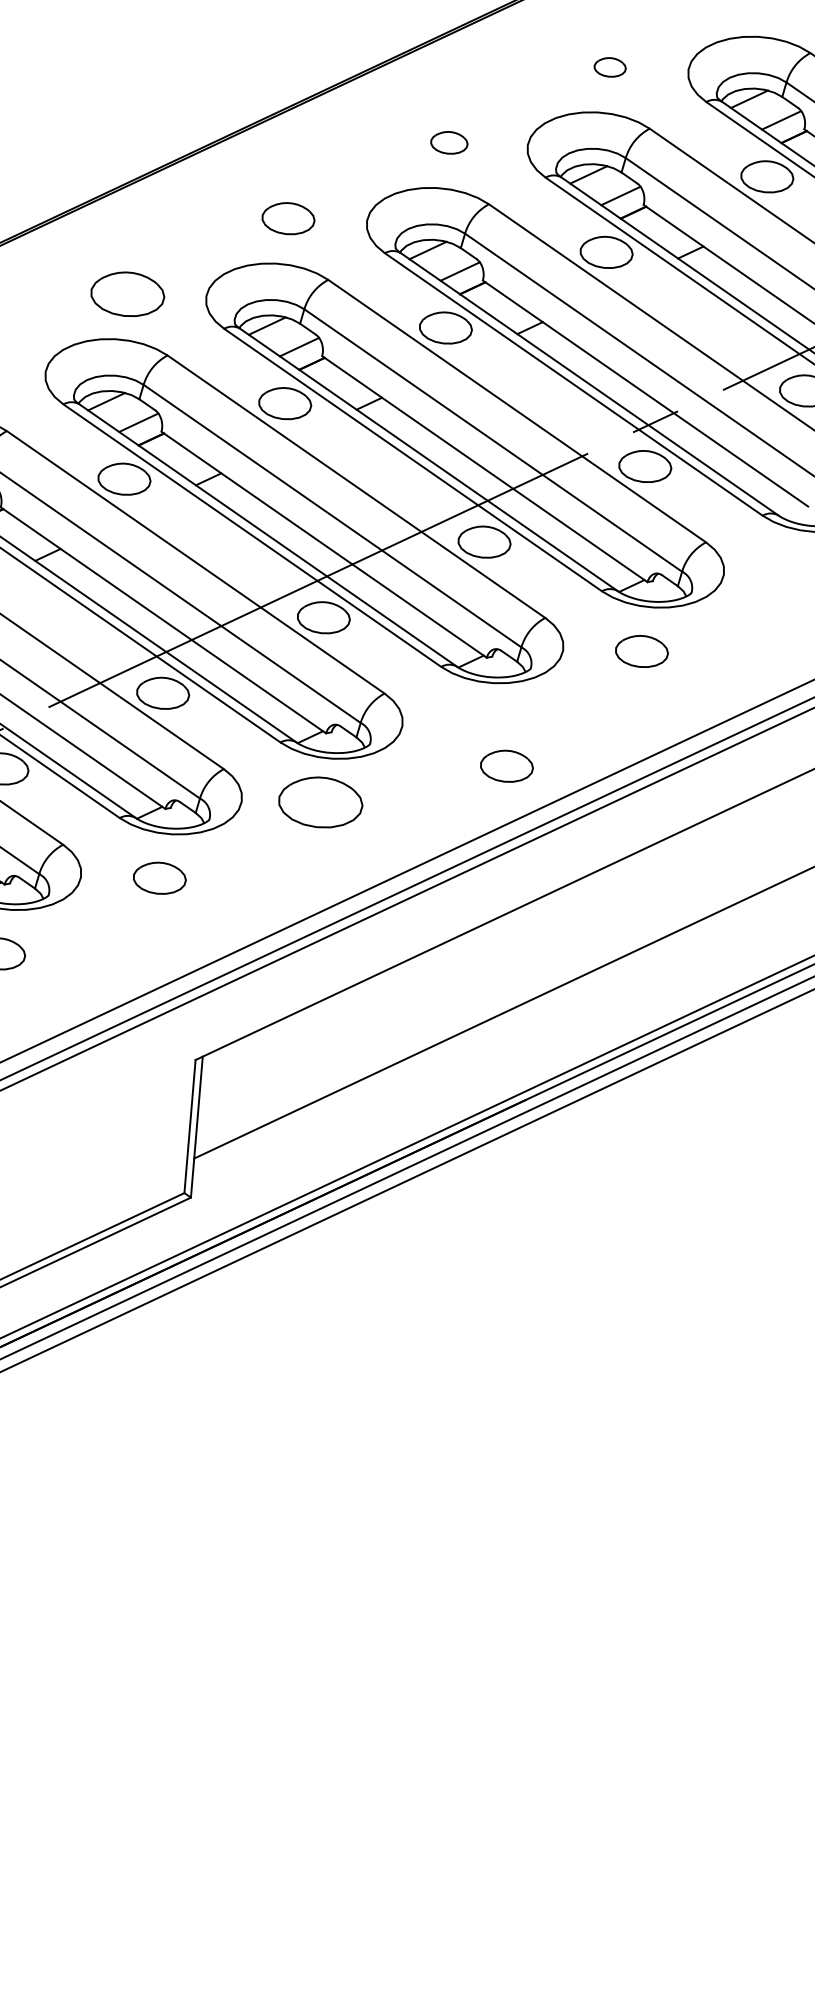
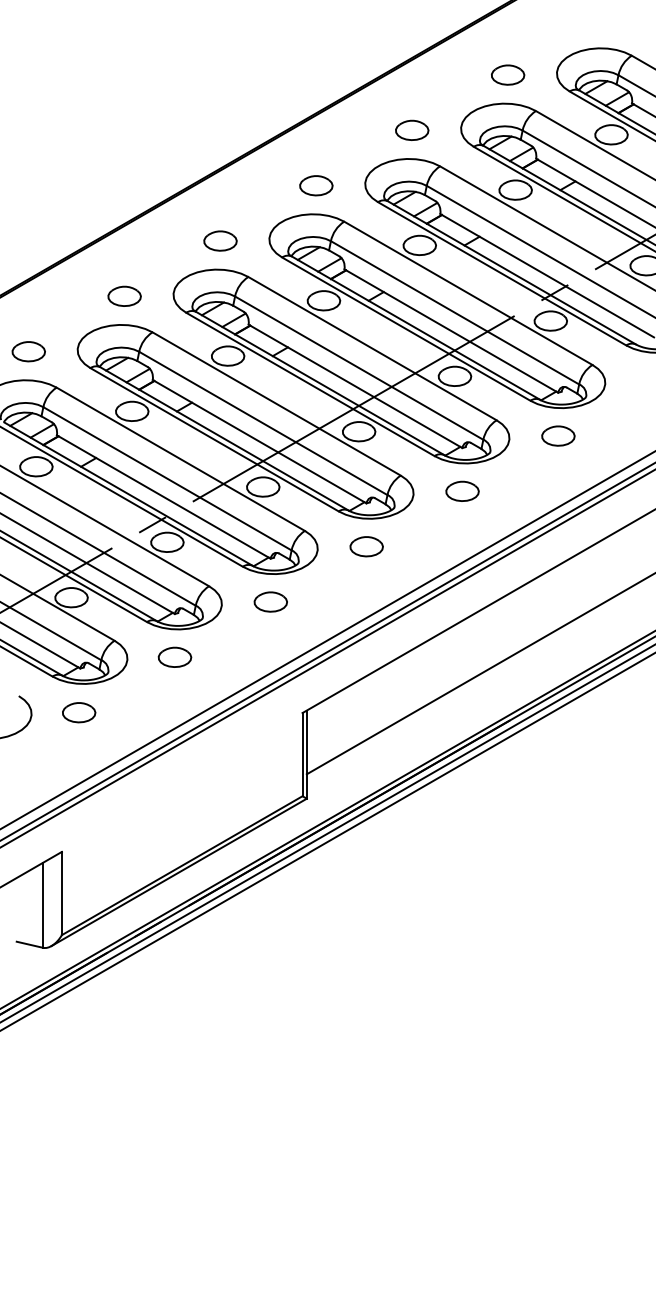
part: (610, 66) -> (508, 74), size x1.67
part: (449, 141) -> (412, 129), size x1.43
part: (127, 293) -> (220, 240), size x0.71
part: (506, 764) -> (462, 490), moved
part: (320, 802) -> (366, 546), size x0.62

